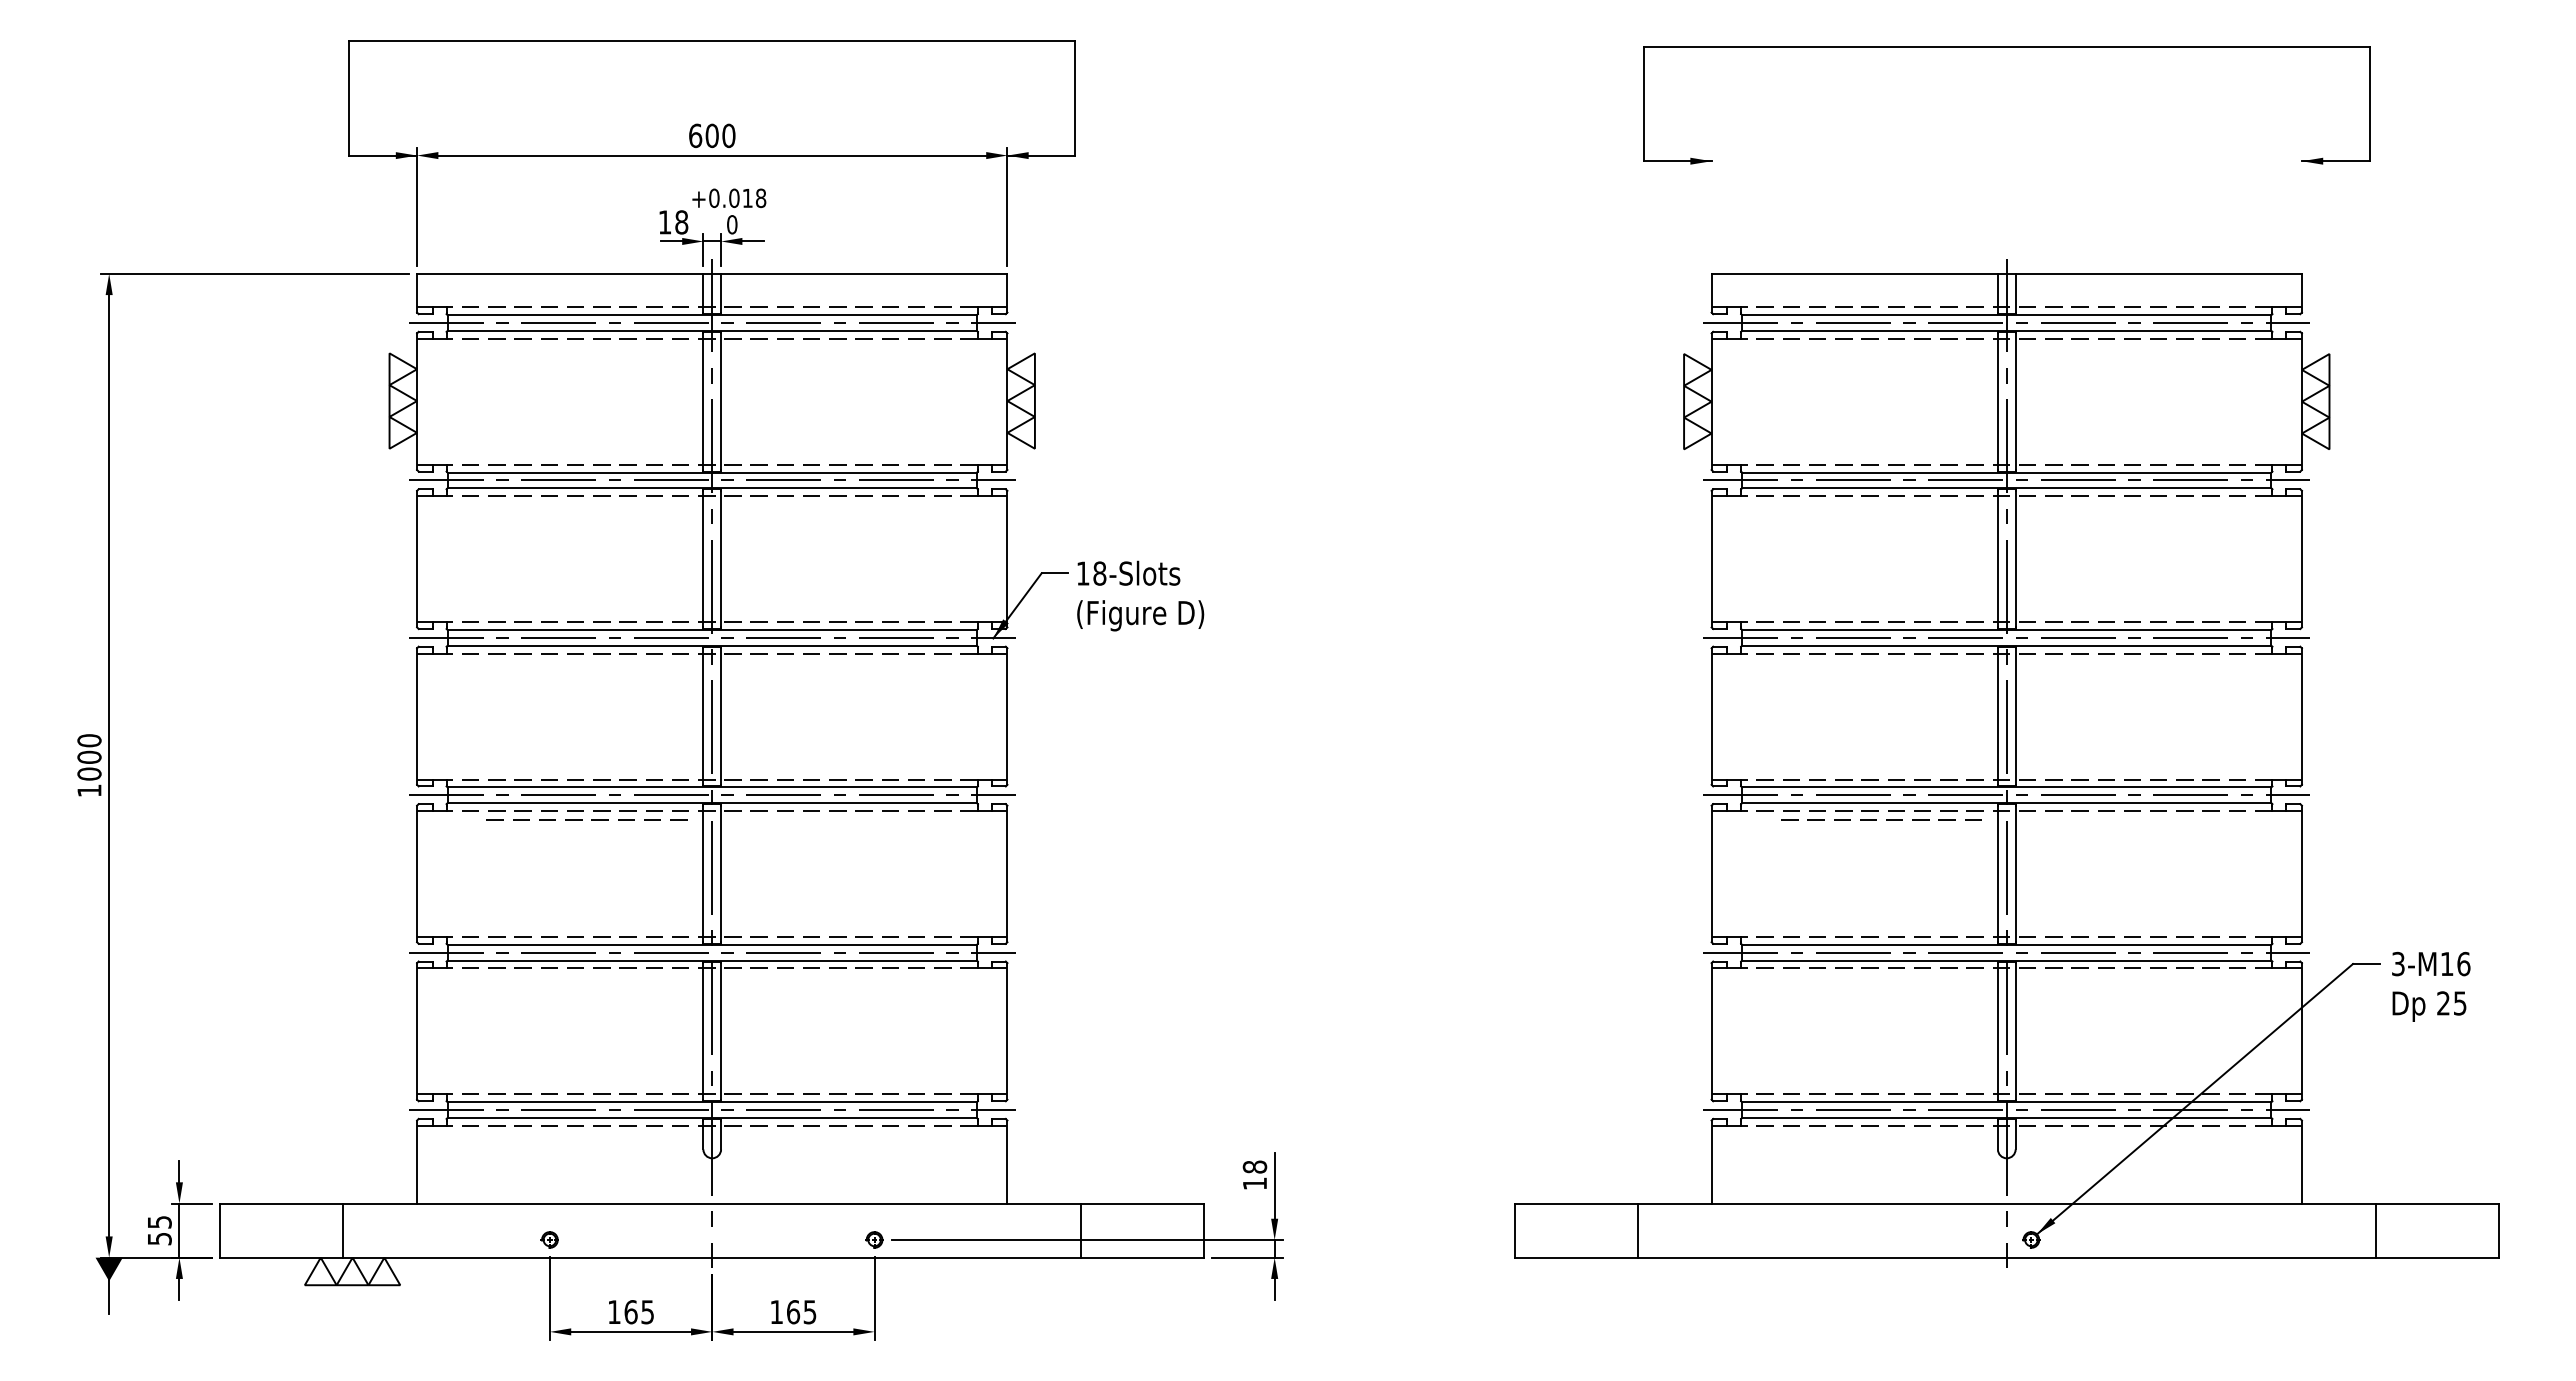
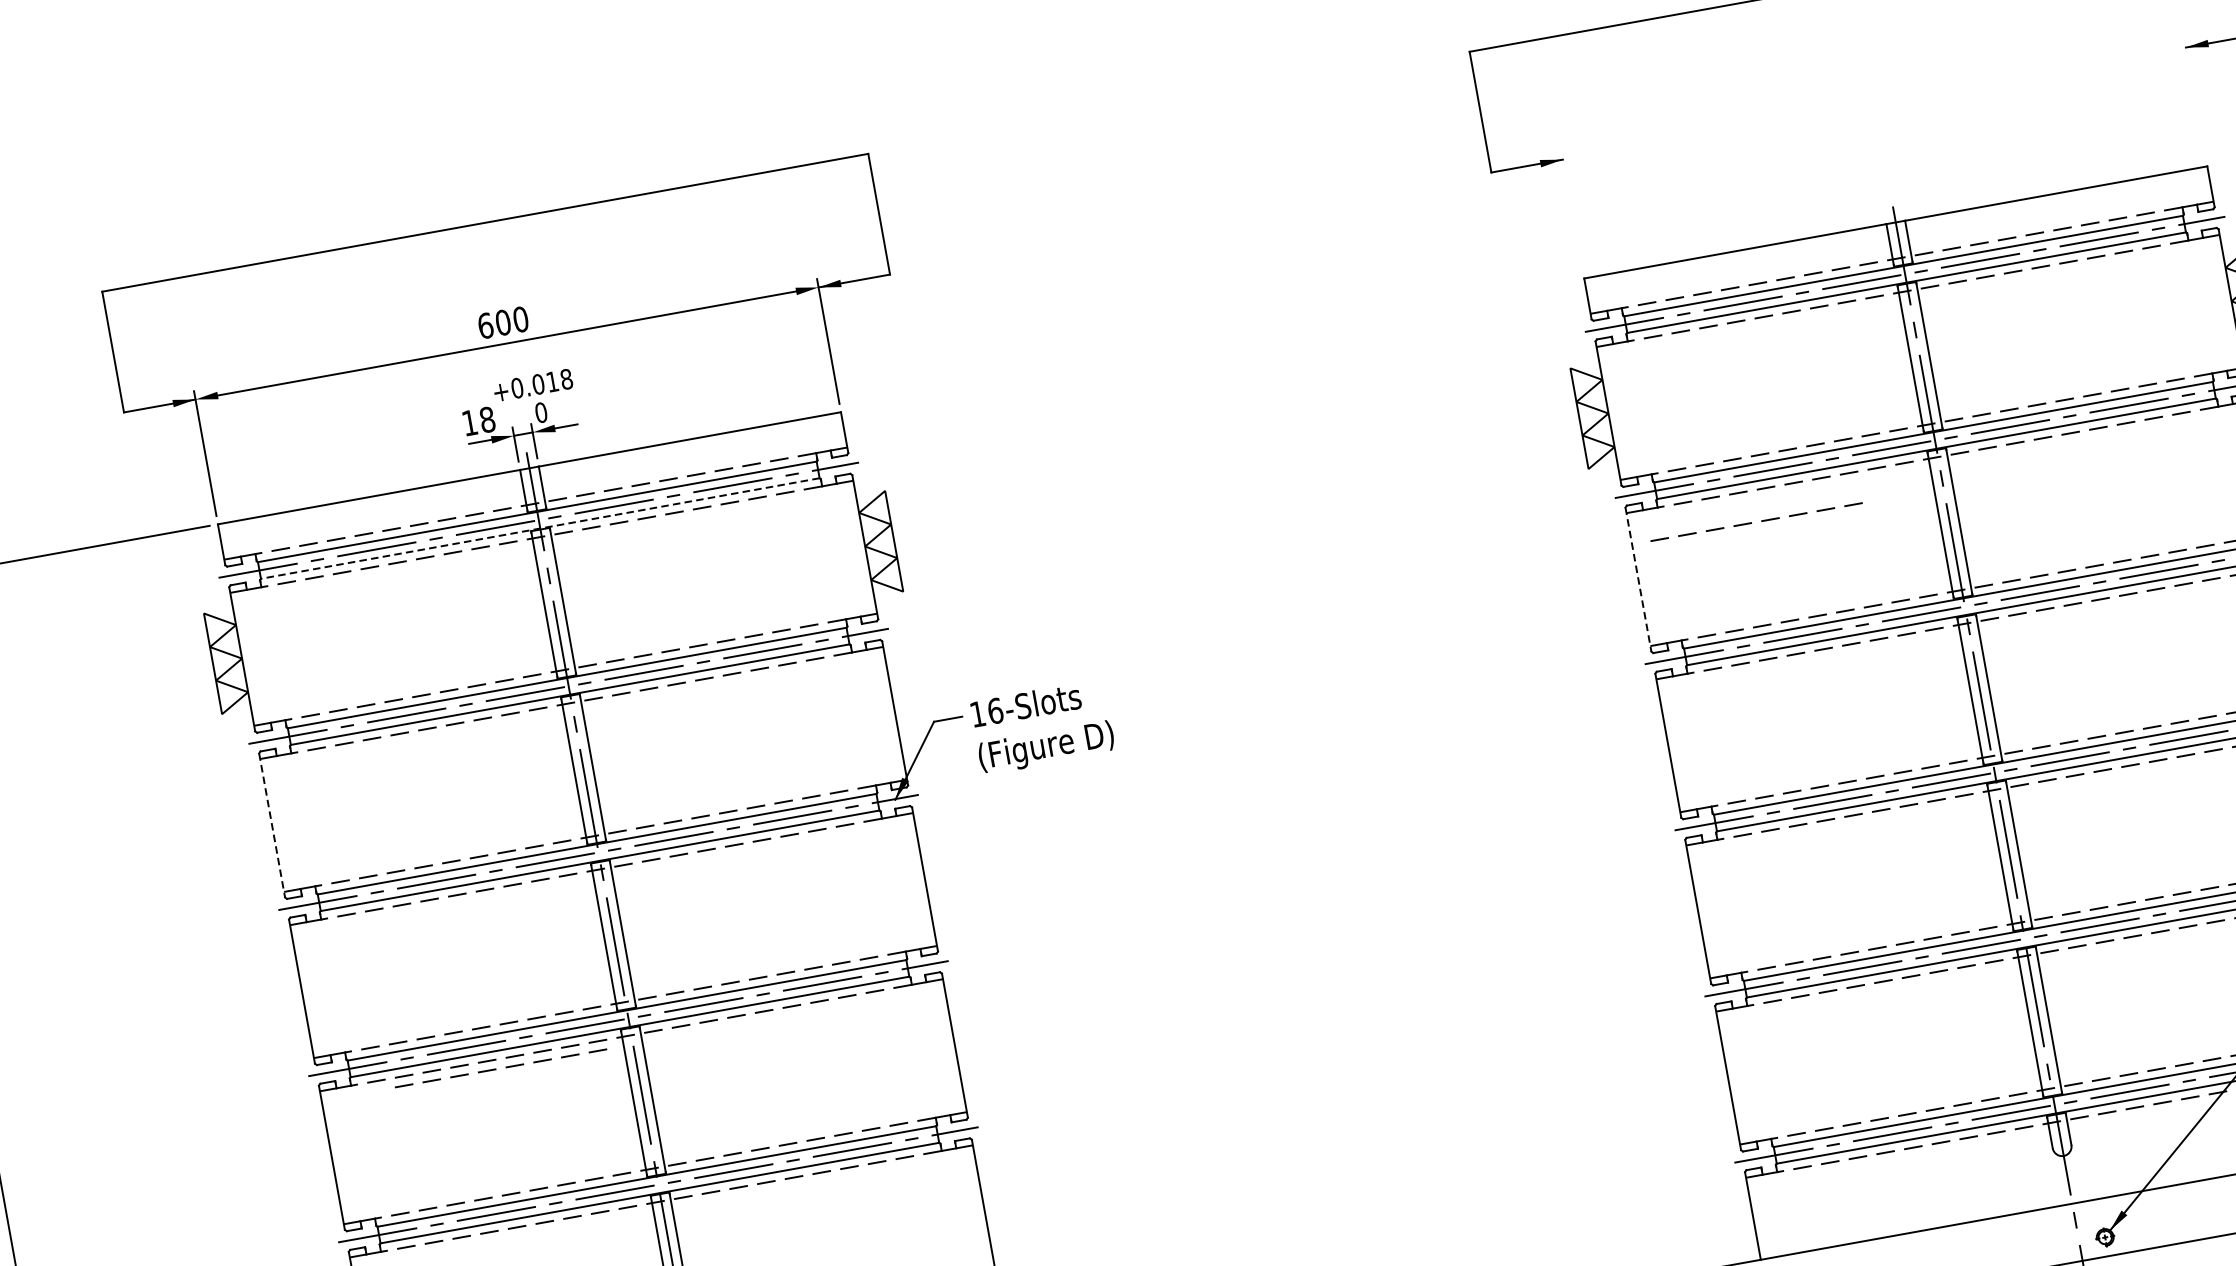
line: (712, 330) -> (540, 528), solid -> dashed
line: (417, 559) -> (272, 825), solid -> dashed
line: (1711, 559) -> (1638, 580), solid -> dashed
text: (1099, 573) -> (995, 711), 18-Slots -> 16-Slots
line: (1876, 819) -> (1751, 522), moved

